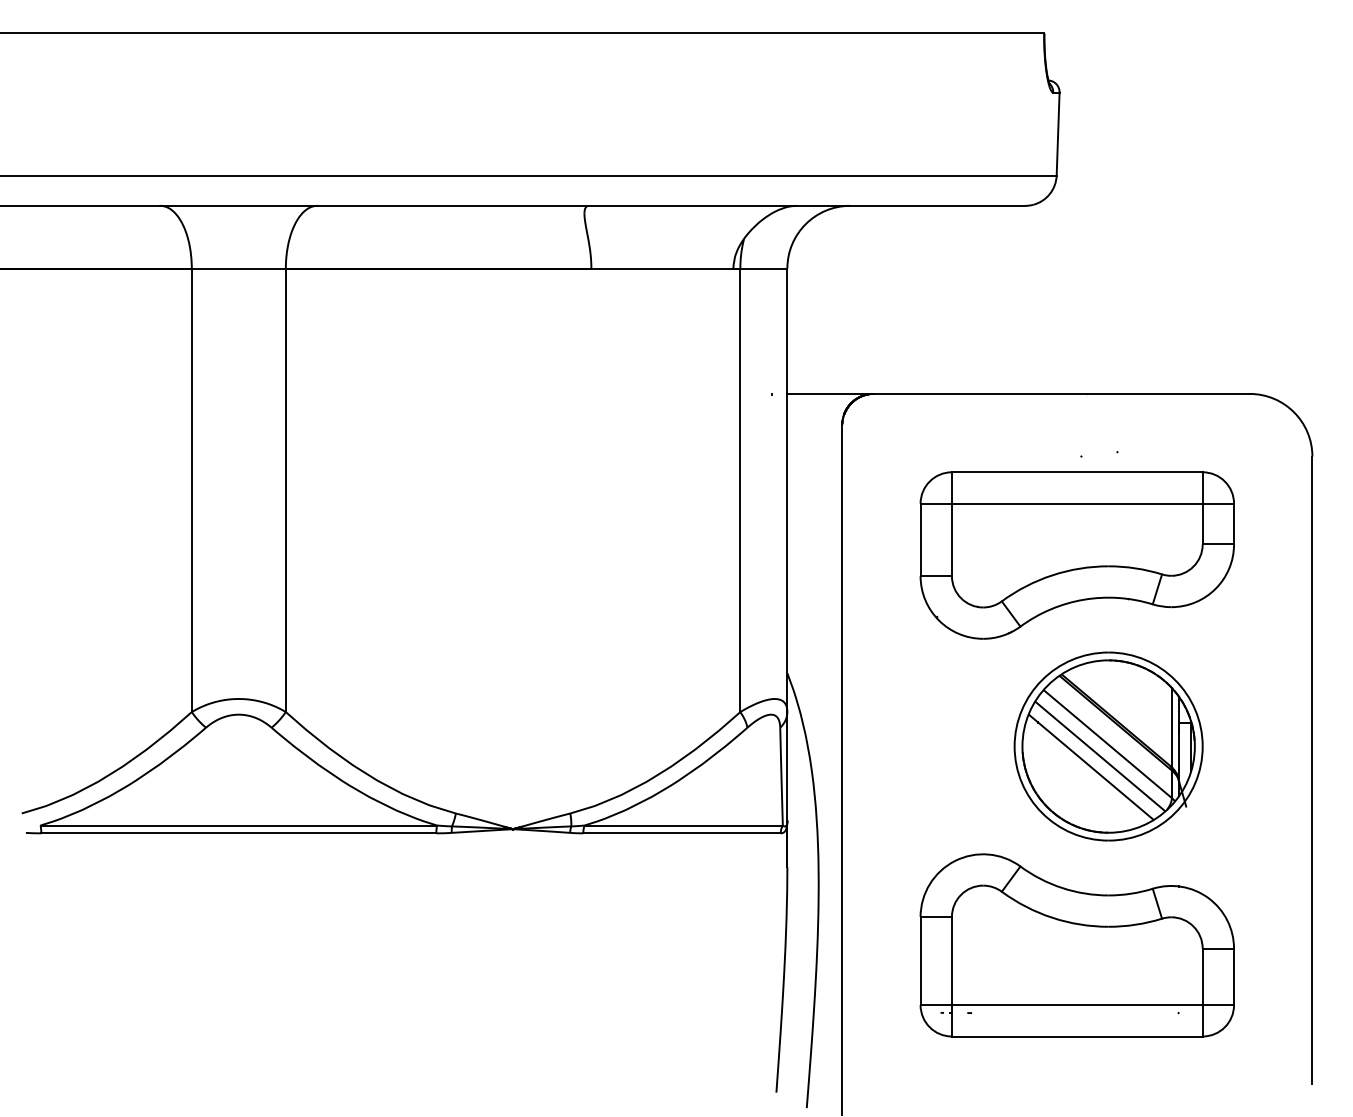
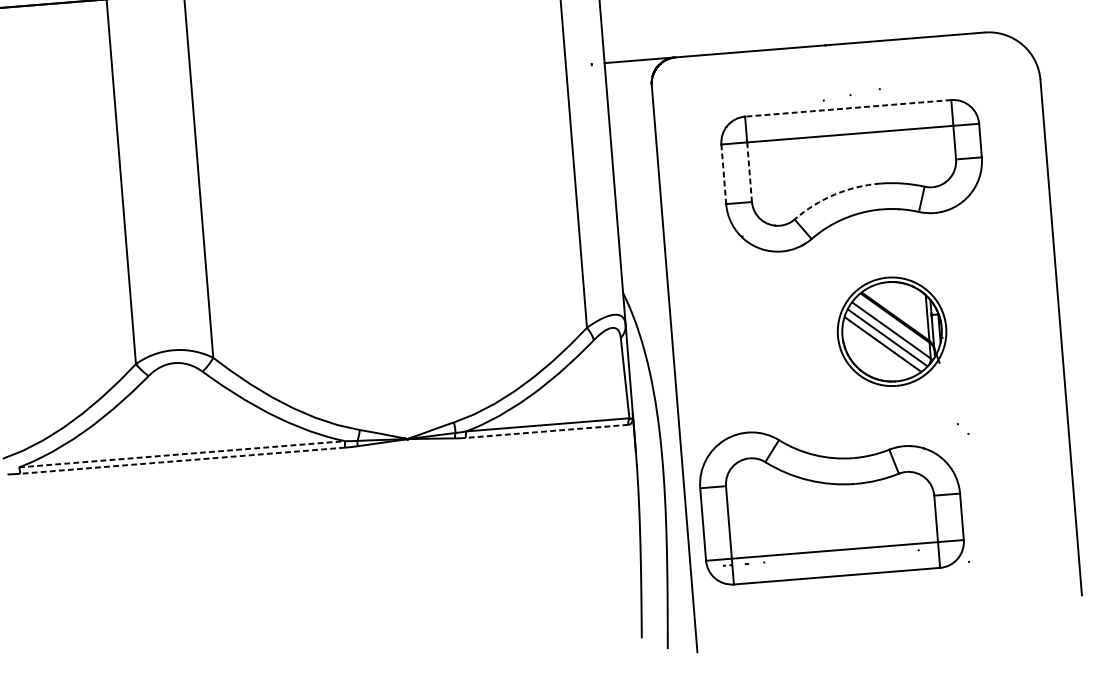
line: (1076, 472) -> (847, 108), solid -> dashed
line: (920, 540) -> (723, 174), solid -> dashed
line: (951, 540) -> (749, 172), solid -> dashed
arc: (1052, 575) -> (834, 194), solid -> dashed
part: (1108, 746) -> (891, 331), size x0.7
line: (239, 825) -> (182, 454), solid -> dashed
line: (238, 833) -> (182, 460), solid -> dashed
line: (682, 833) -> (547, 431), solid -> dashed
part: (1076, 945) -> (830, 501), moved

